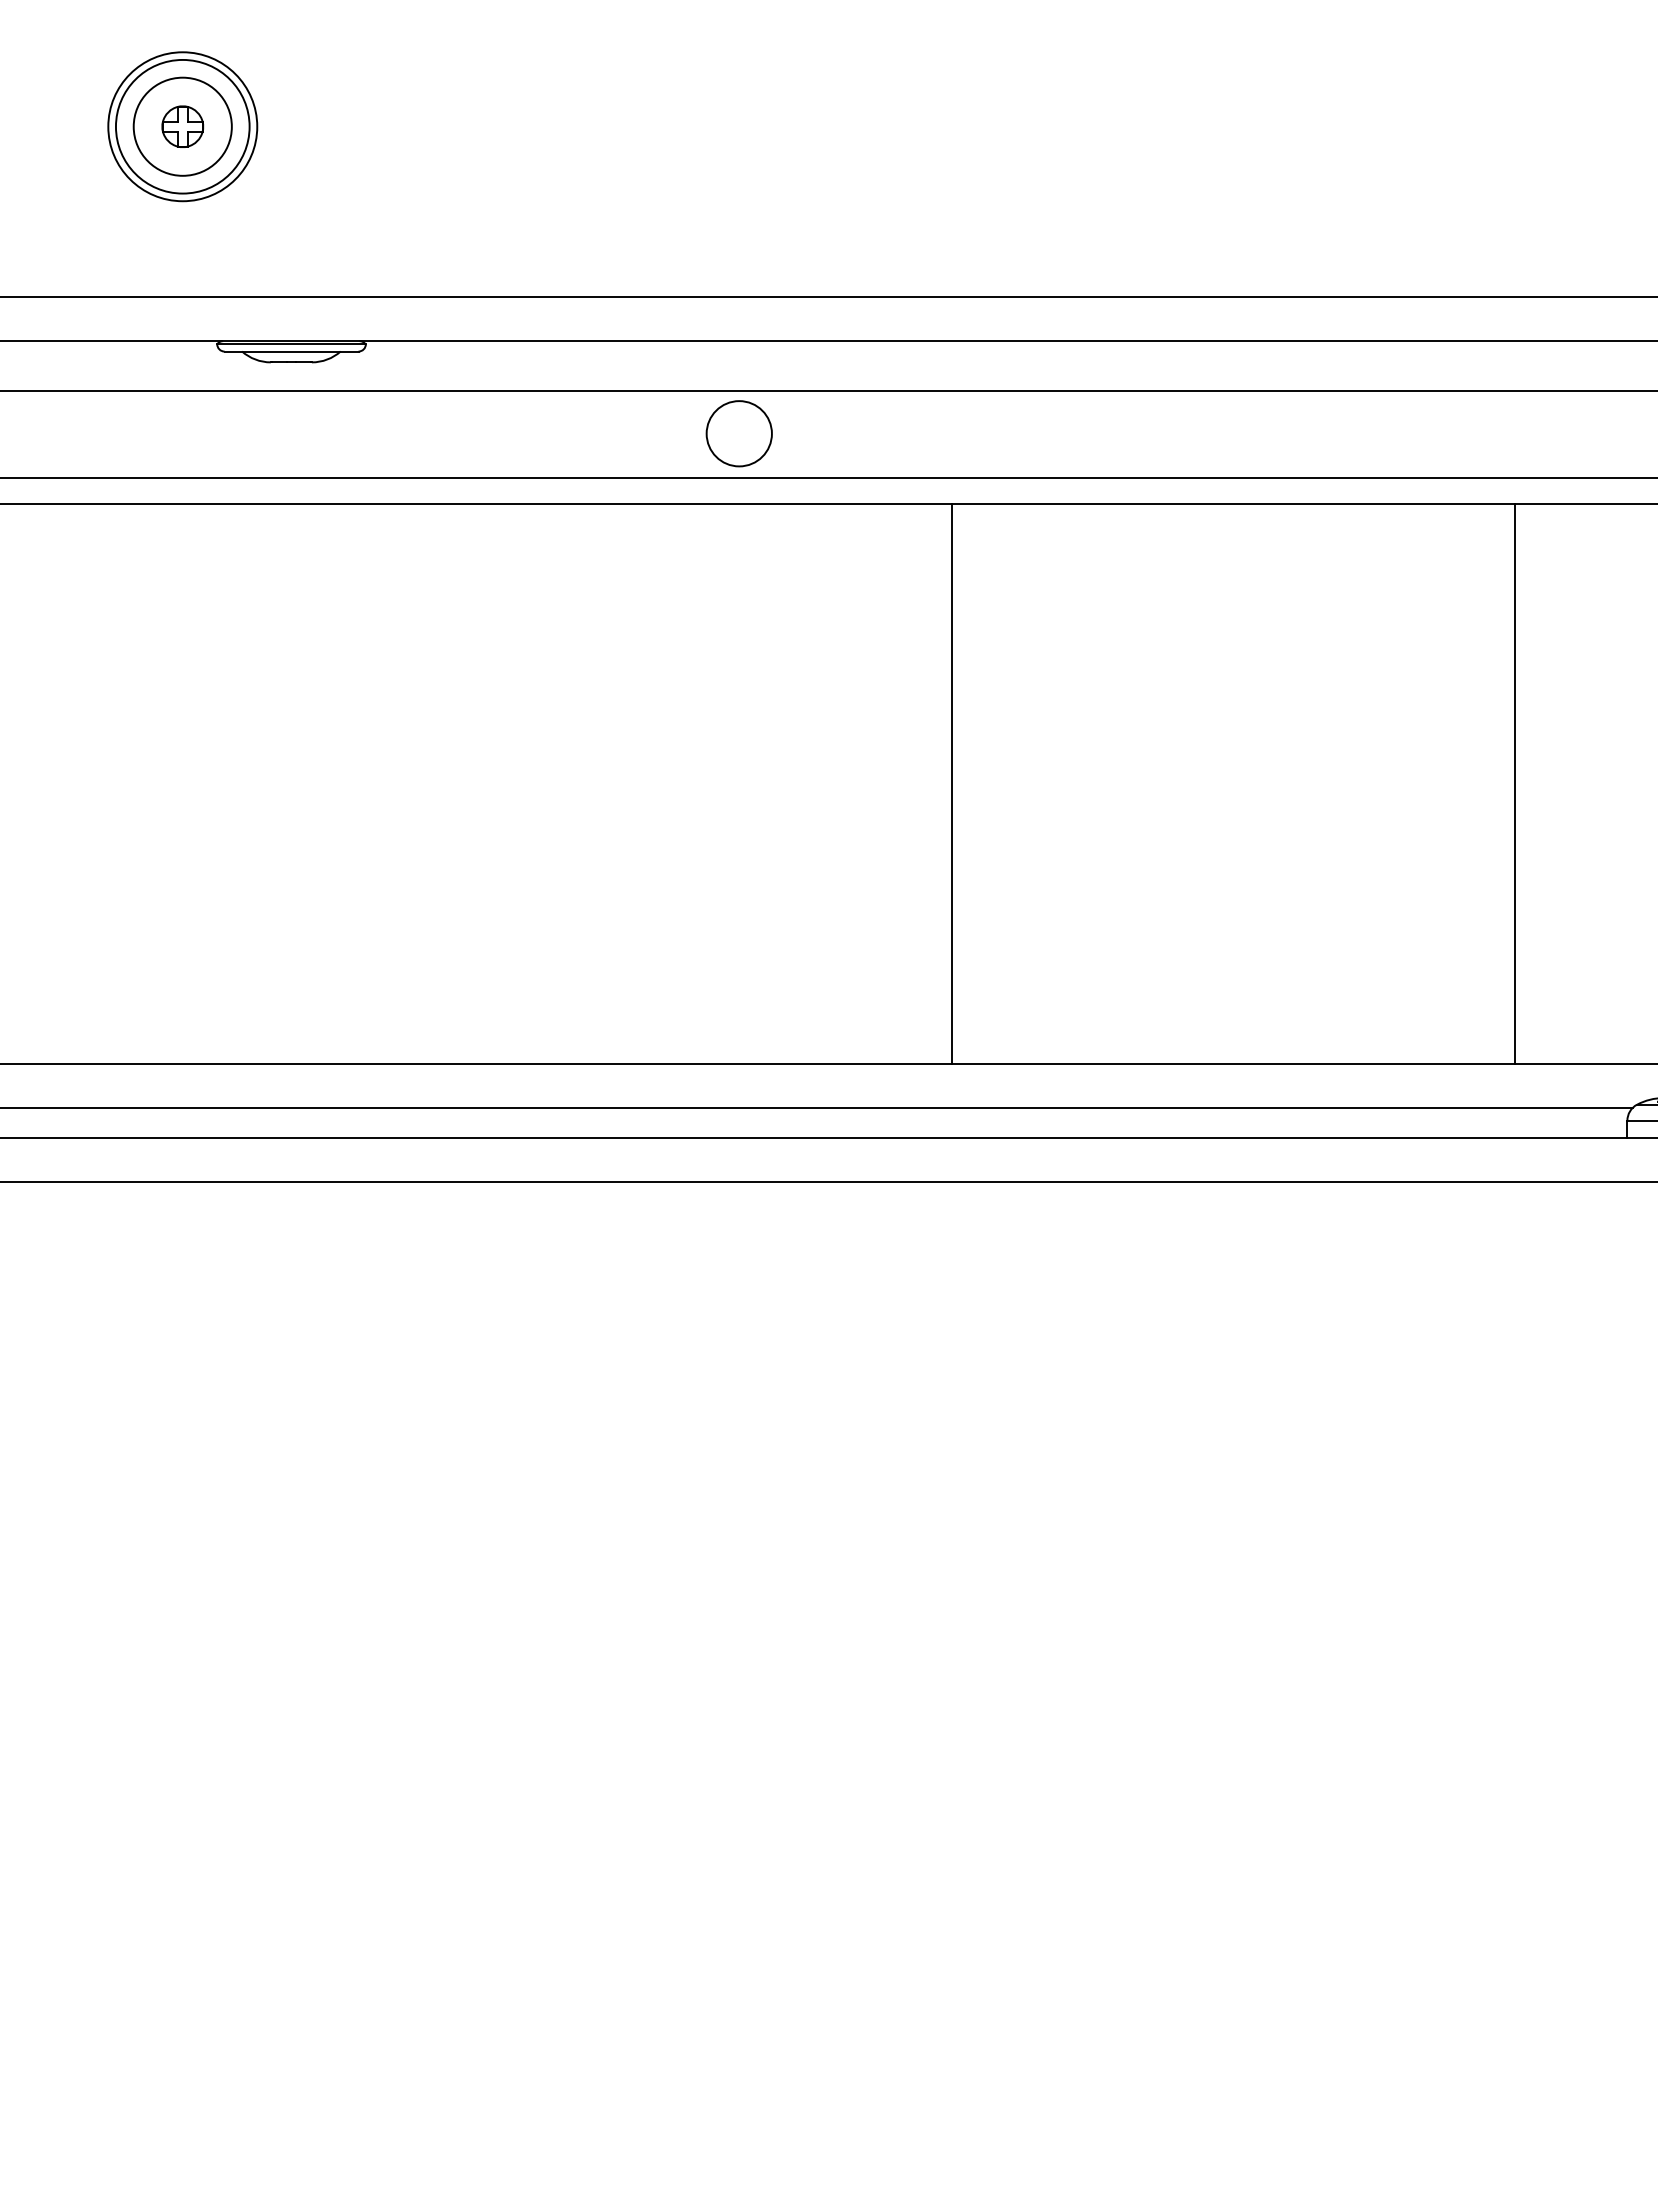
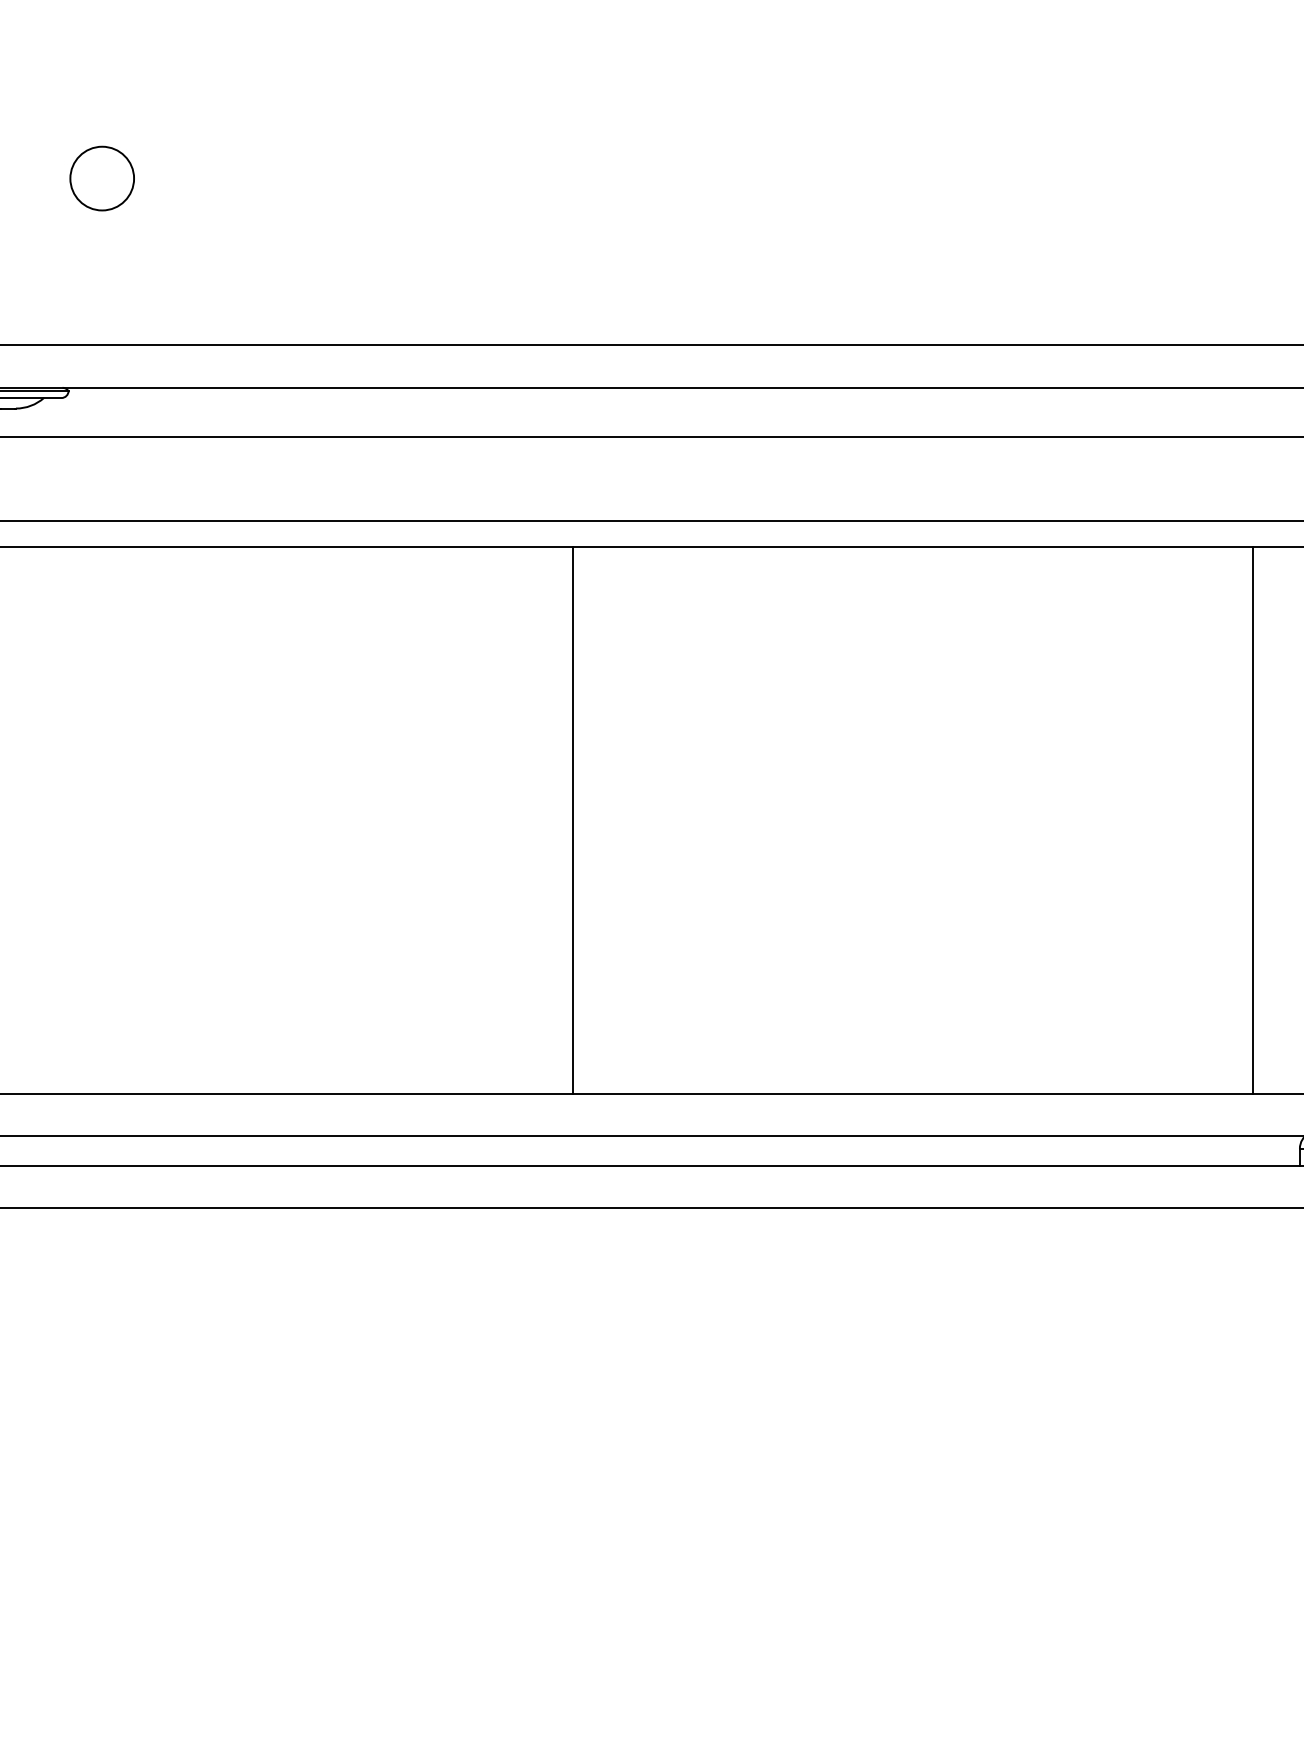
circle: (738, 433) -> (101, 178), moved
line: (952, 784) -> (573, 820), moved
line: (1515, 784) -> (1253, 820), moved

